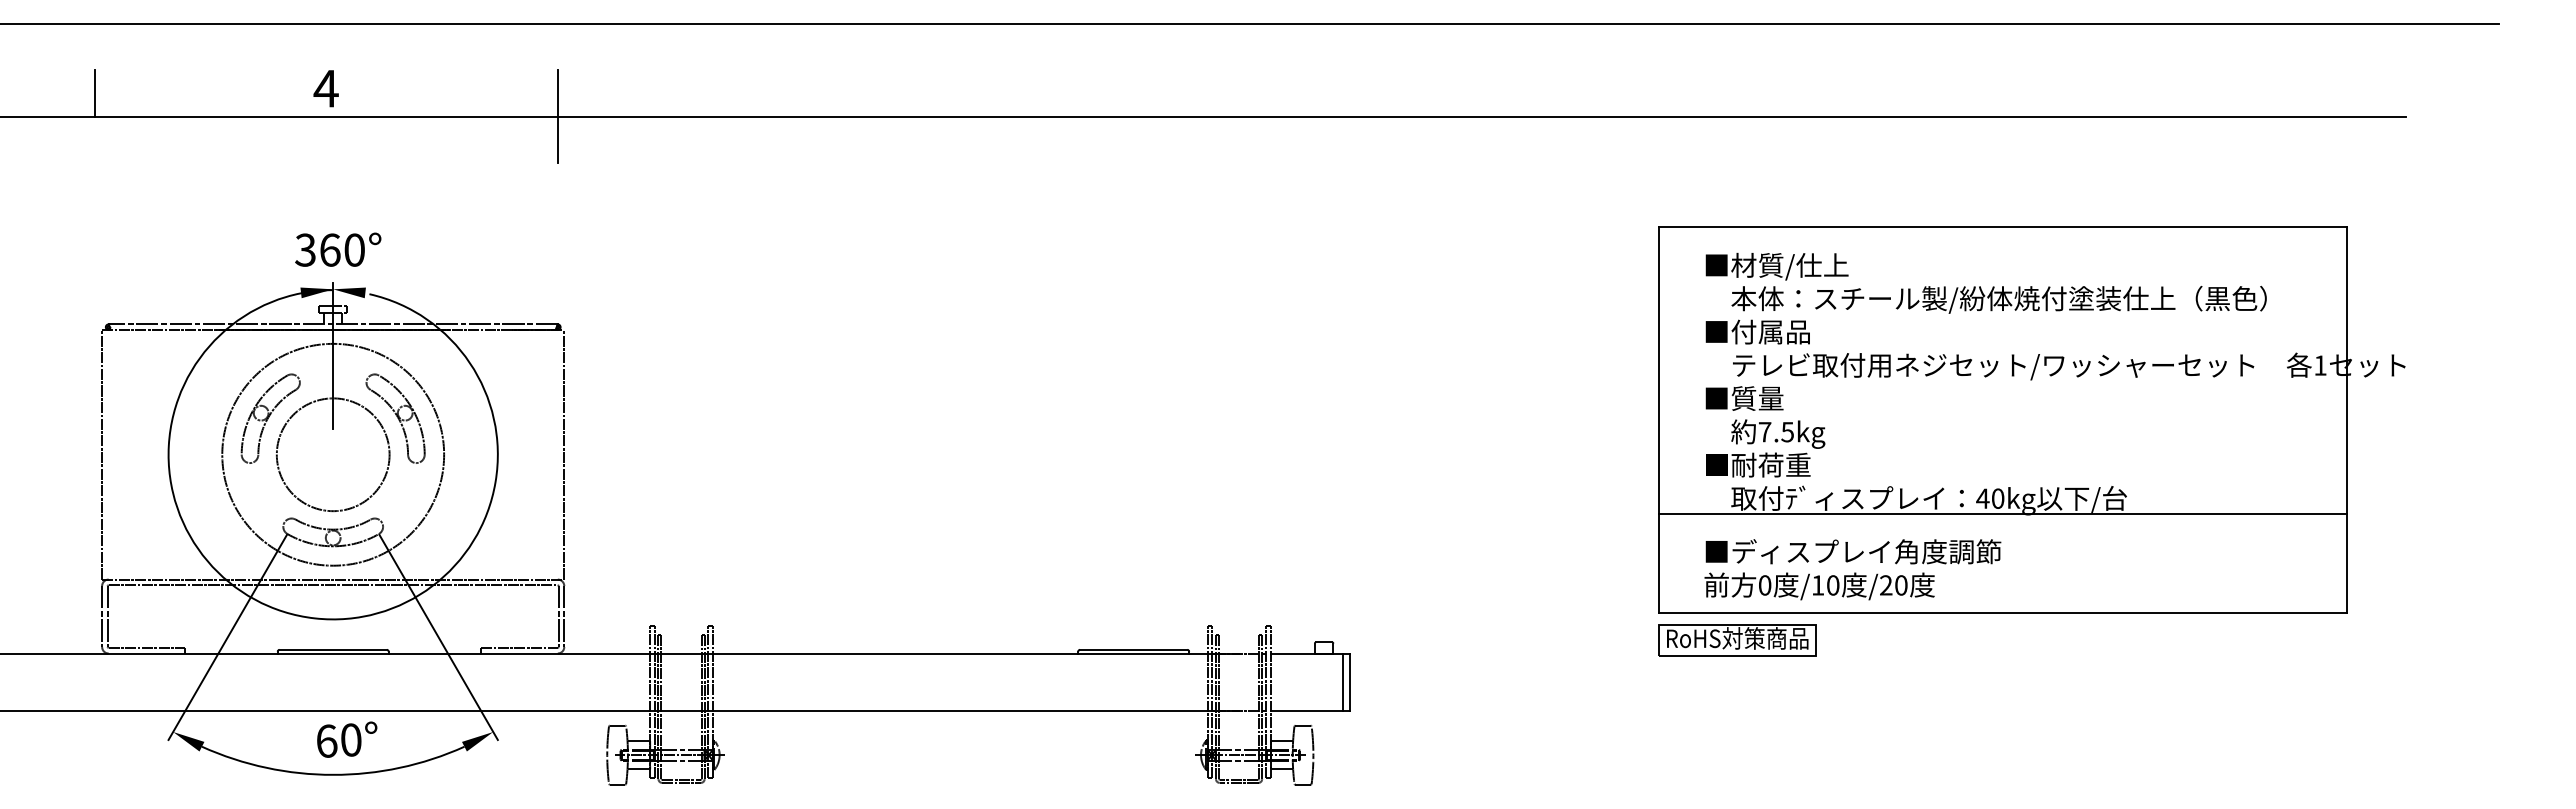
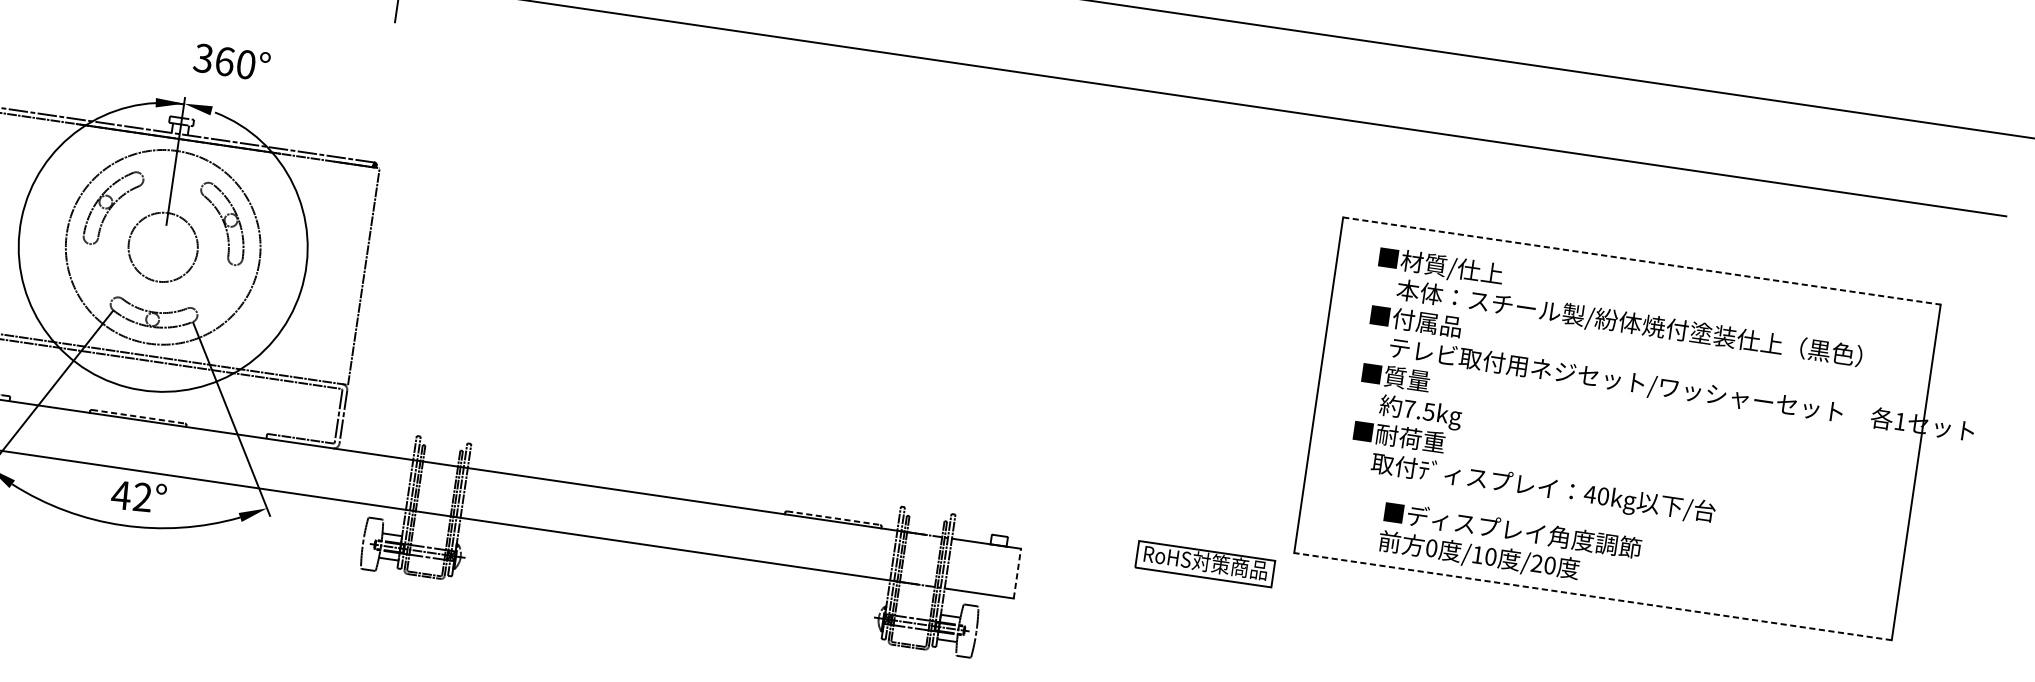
line: (2003, 226) -> (1642, 260), solid -> dashed
text: (338, 249) -> (232, 62), moved
circle: (332, 454) -> (162, 247), size x0.7
line: (2002, 513) -> (1605, 509), removed
text: (1852, 569) -> (1509, 545), moved
line: (2002, 613) -> (1592, 596), solid -> dashed
part: (1737, 640) -> (1205, 564), moved
line: (333, 649) -> (138, 416), solid -> dashed
line: (1133, 649) -> (833, 517), solid -> dashed
line: (1342, 681) -> (1010, 572), removed
line: (1350, 682) -> (1017, 573), solid -> dashed
text: (338, 740) -> (131, 496), 60° -> 42°

